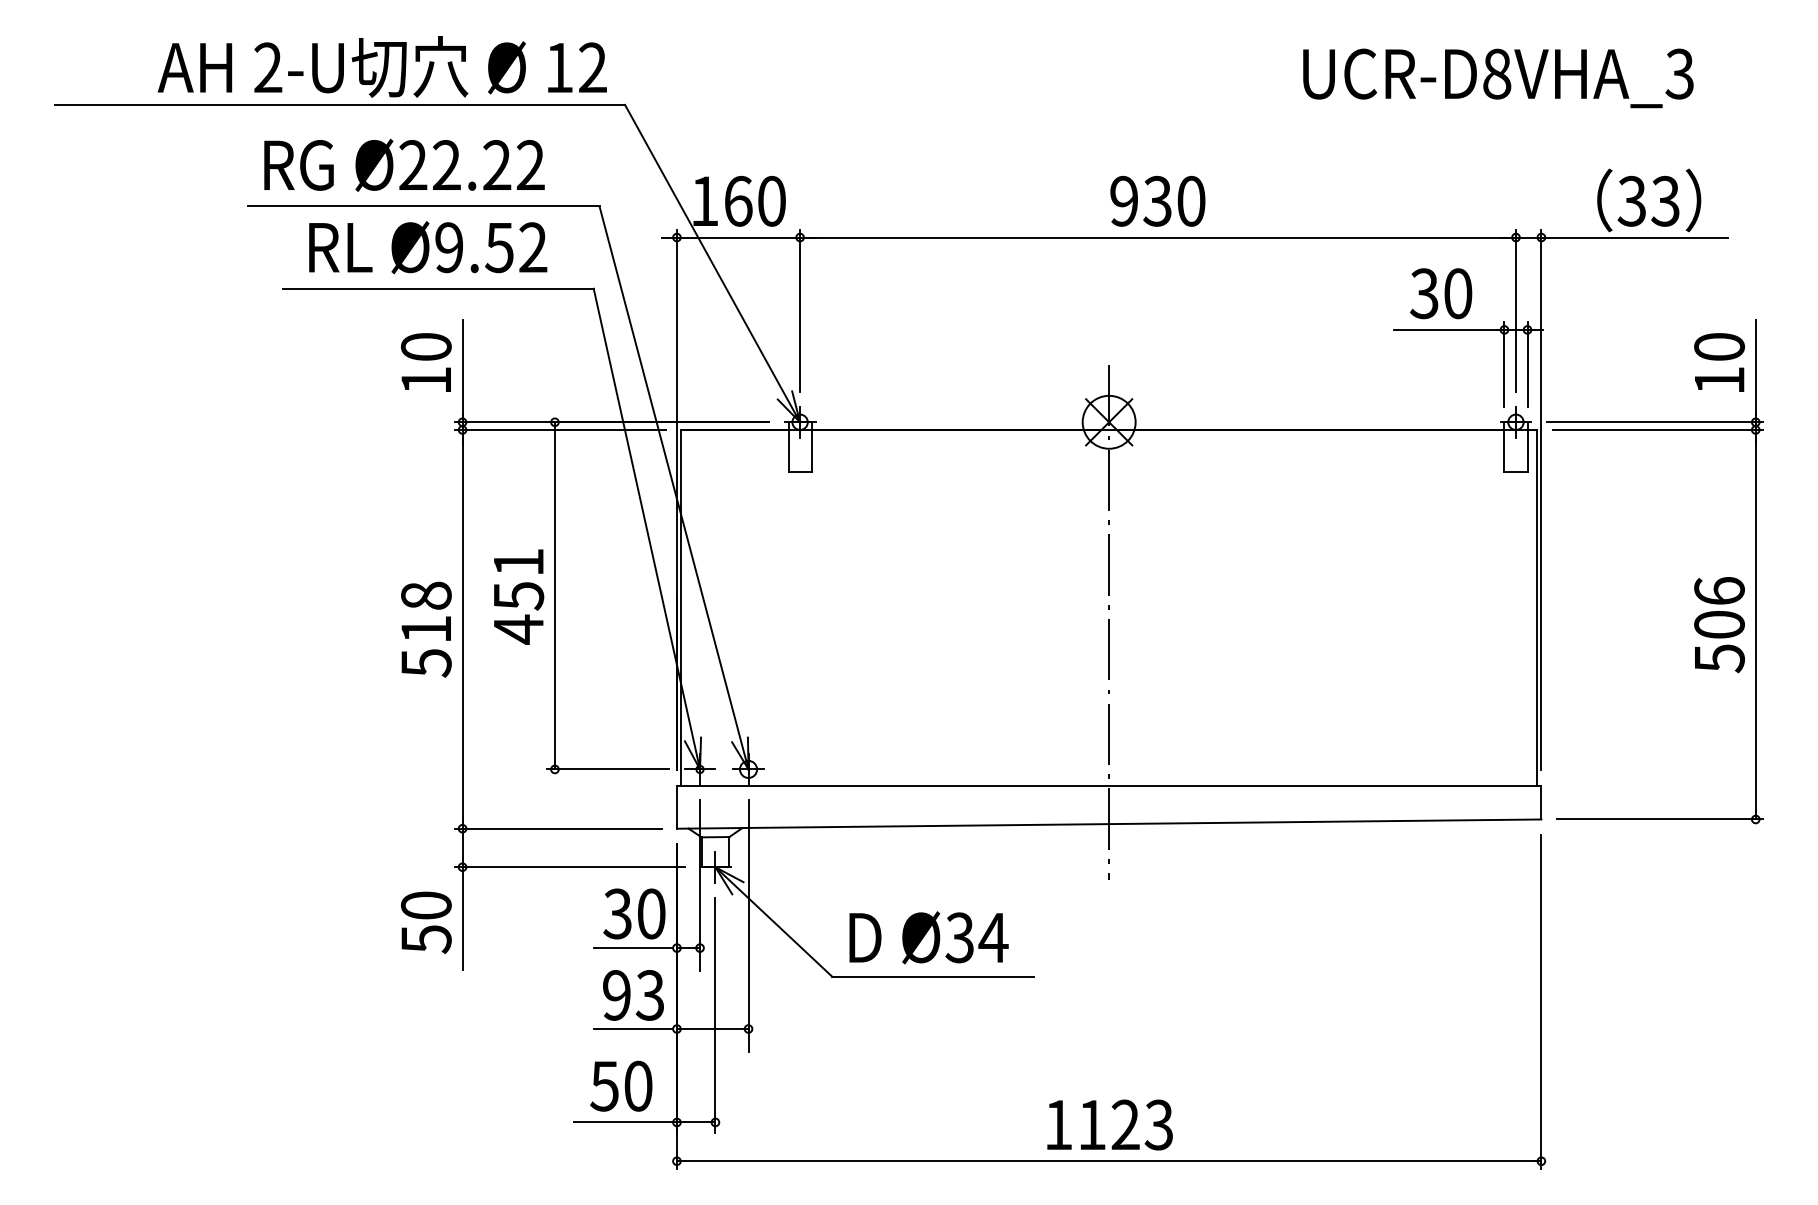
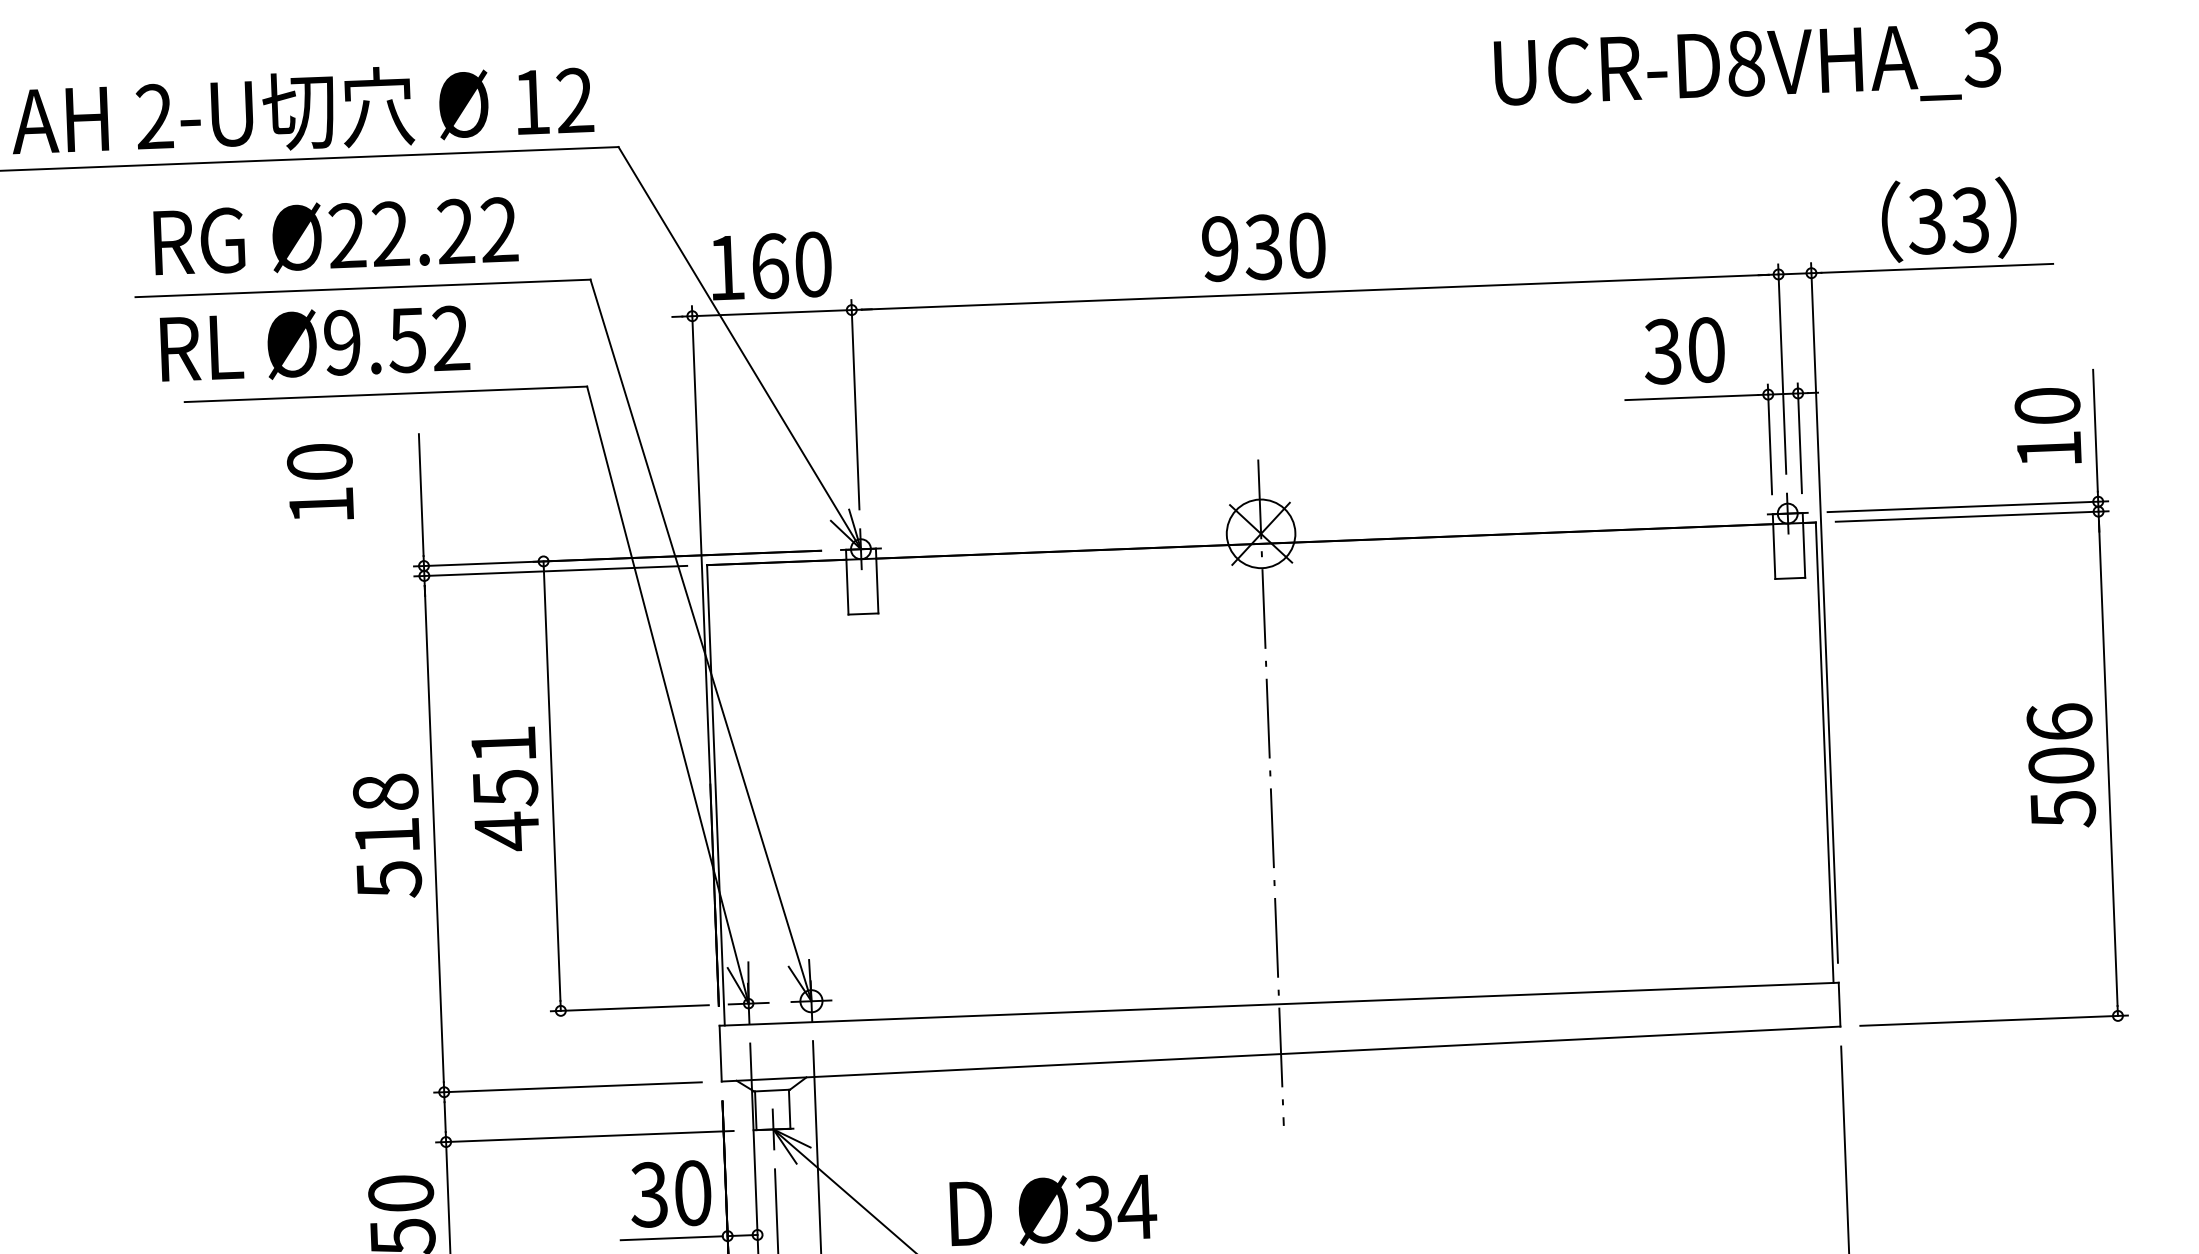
text: (1157, 200) -> (1263, 246), moved
text: (428, 247) -> (315, 343), moved
text: (426, 362) -> (320, 482), moved

